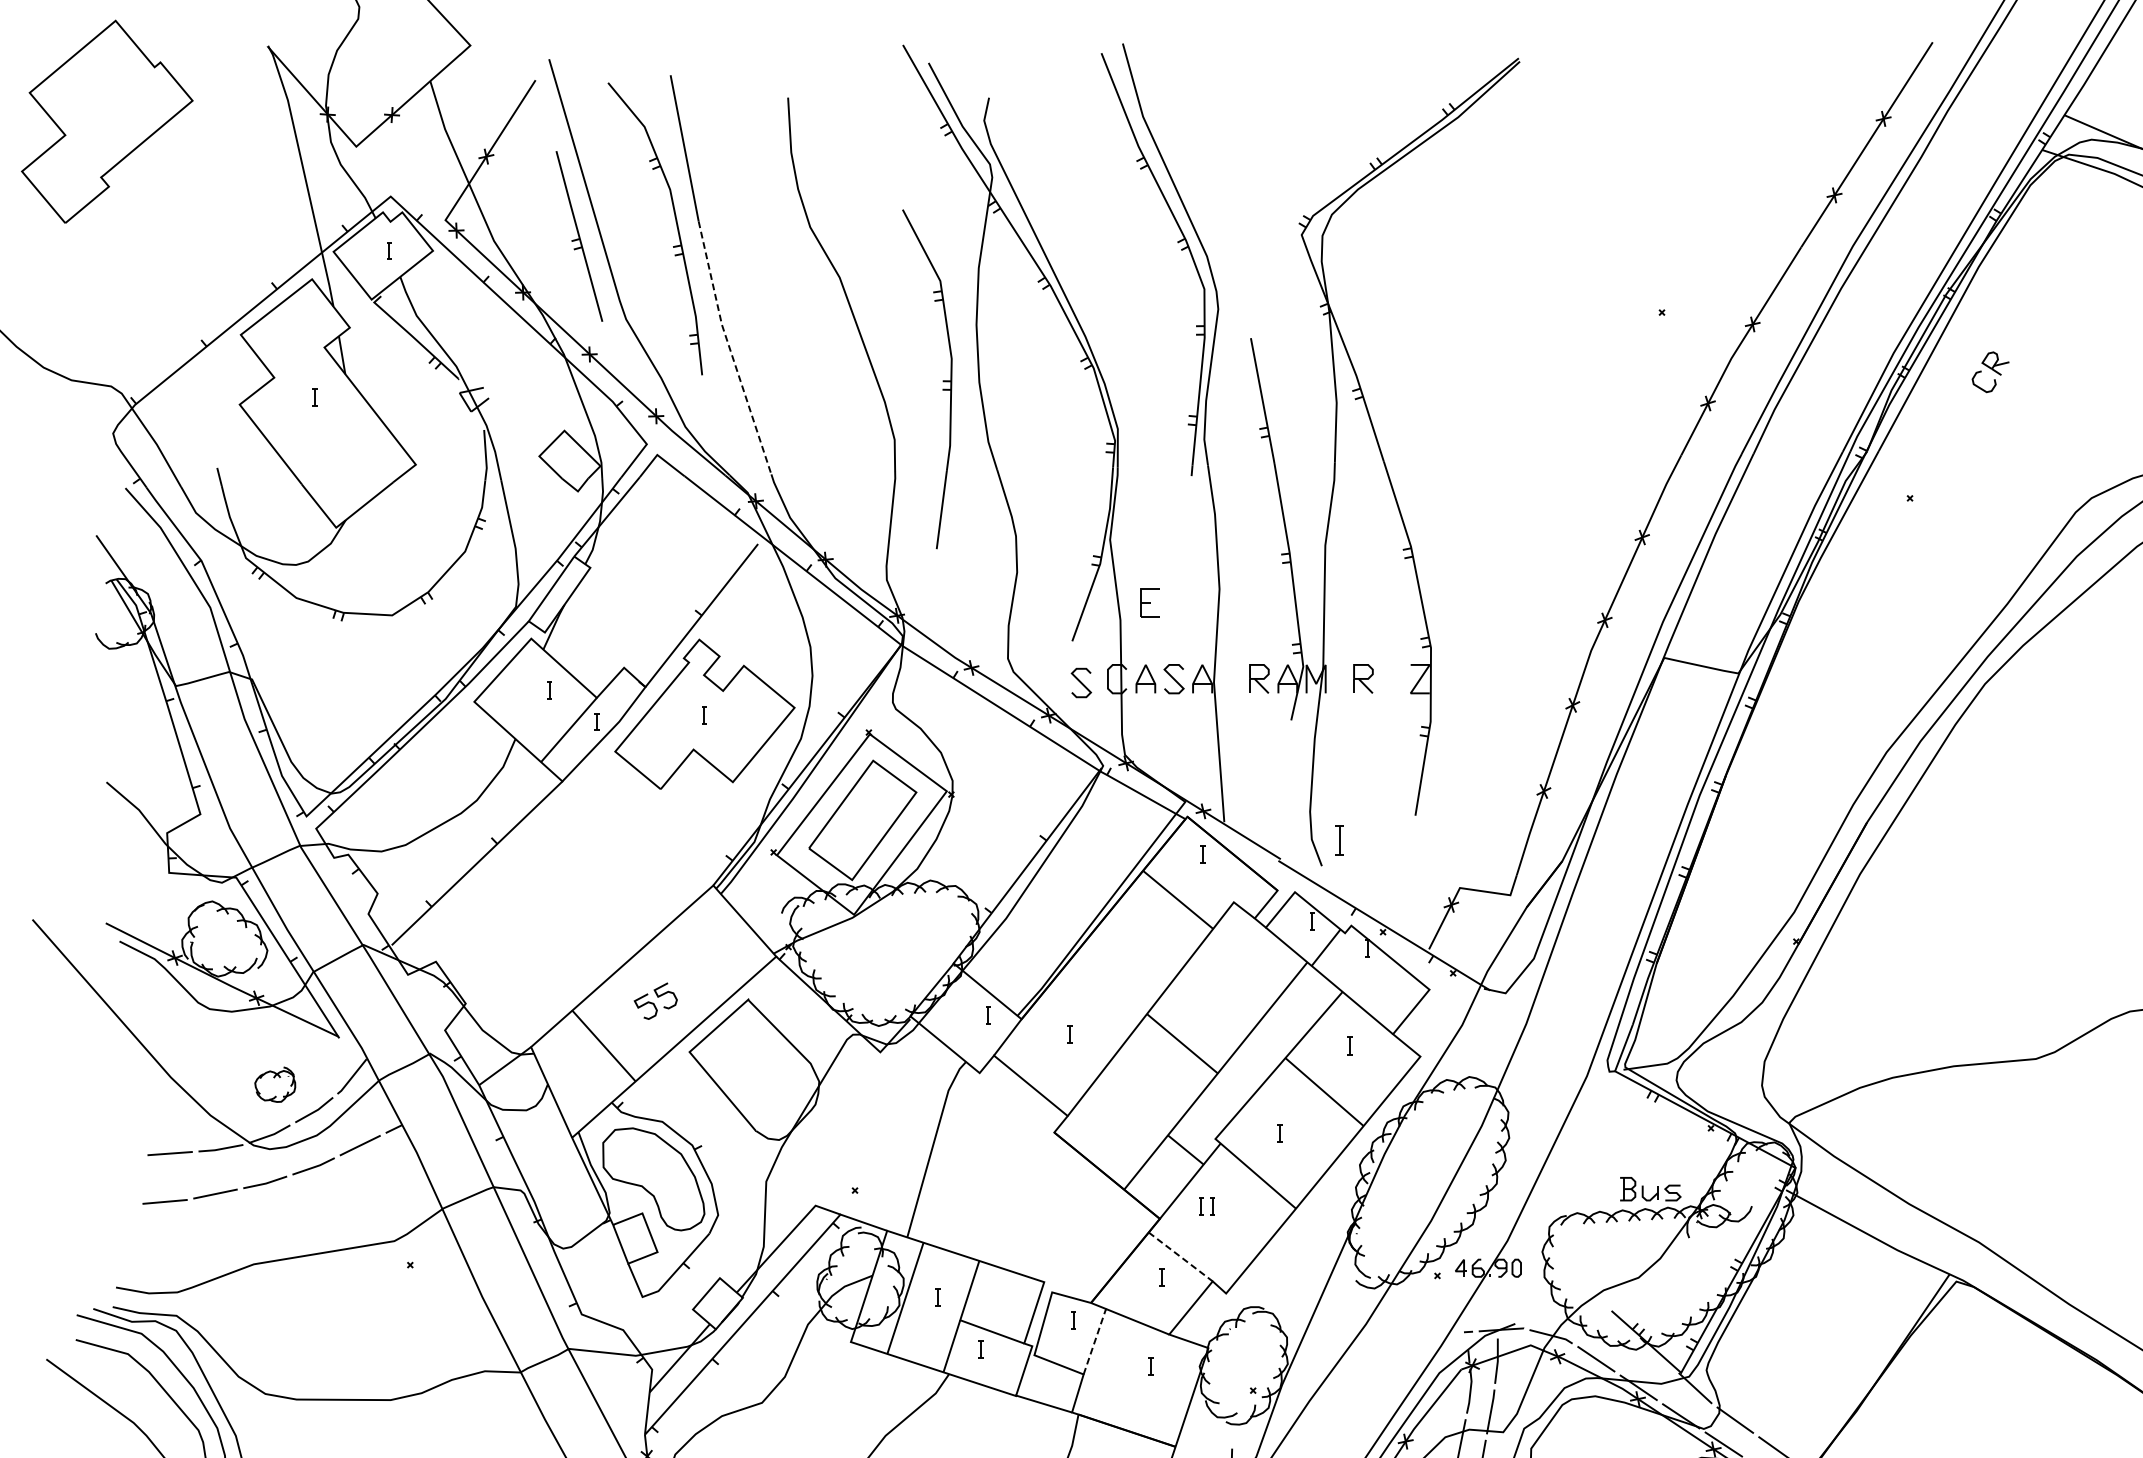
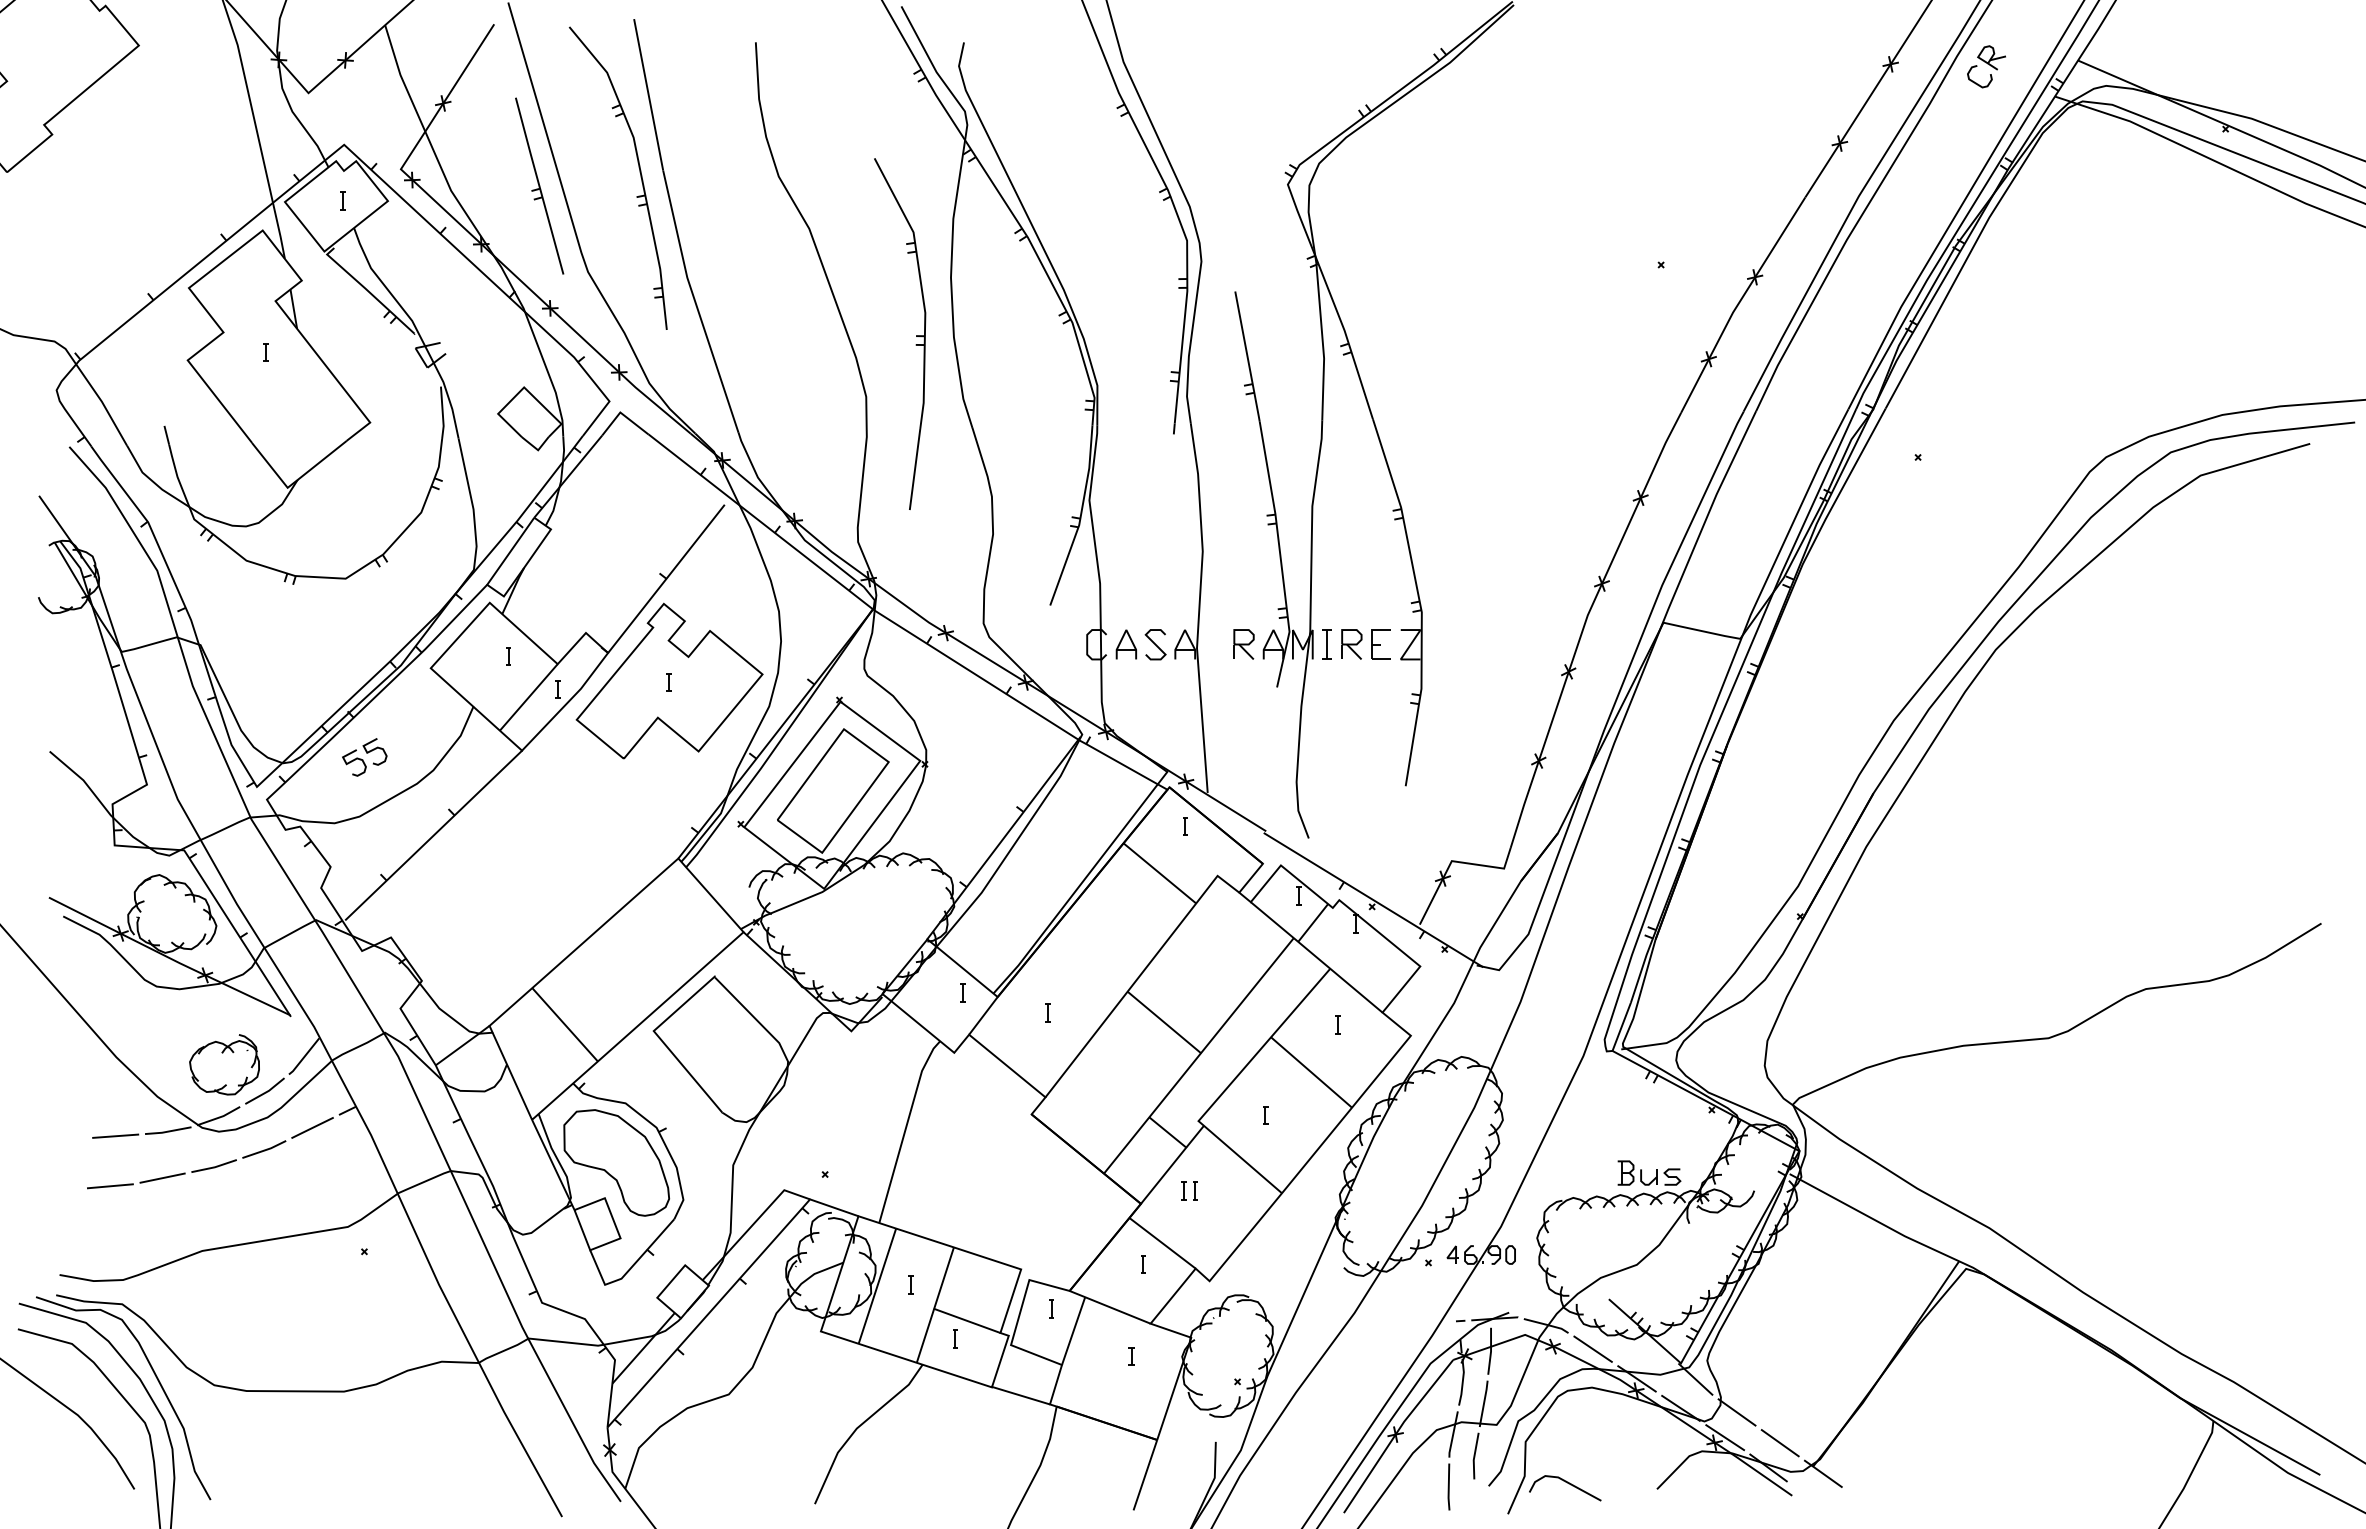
line: (729, 349) -> (695, 303), dashed -> solid
part: (1990, 371) -> (1986, 66), moved
part: (1149, 602) -> (1380, 644), moved
curve: (1081, 682) -> (1059, 648), removed
part: (1338, 840) -> (1326, 644), moved
part: (655, 1001) -> (364, 757), moved
part: (275, 1084) -> (224, 1064), size x1.67
line: (1180, 1257) -> (1162, 1243), dashed -> solid
line: (1094, 1341) -> (1073, 1330), dashed -> solid

